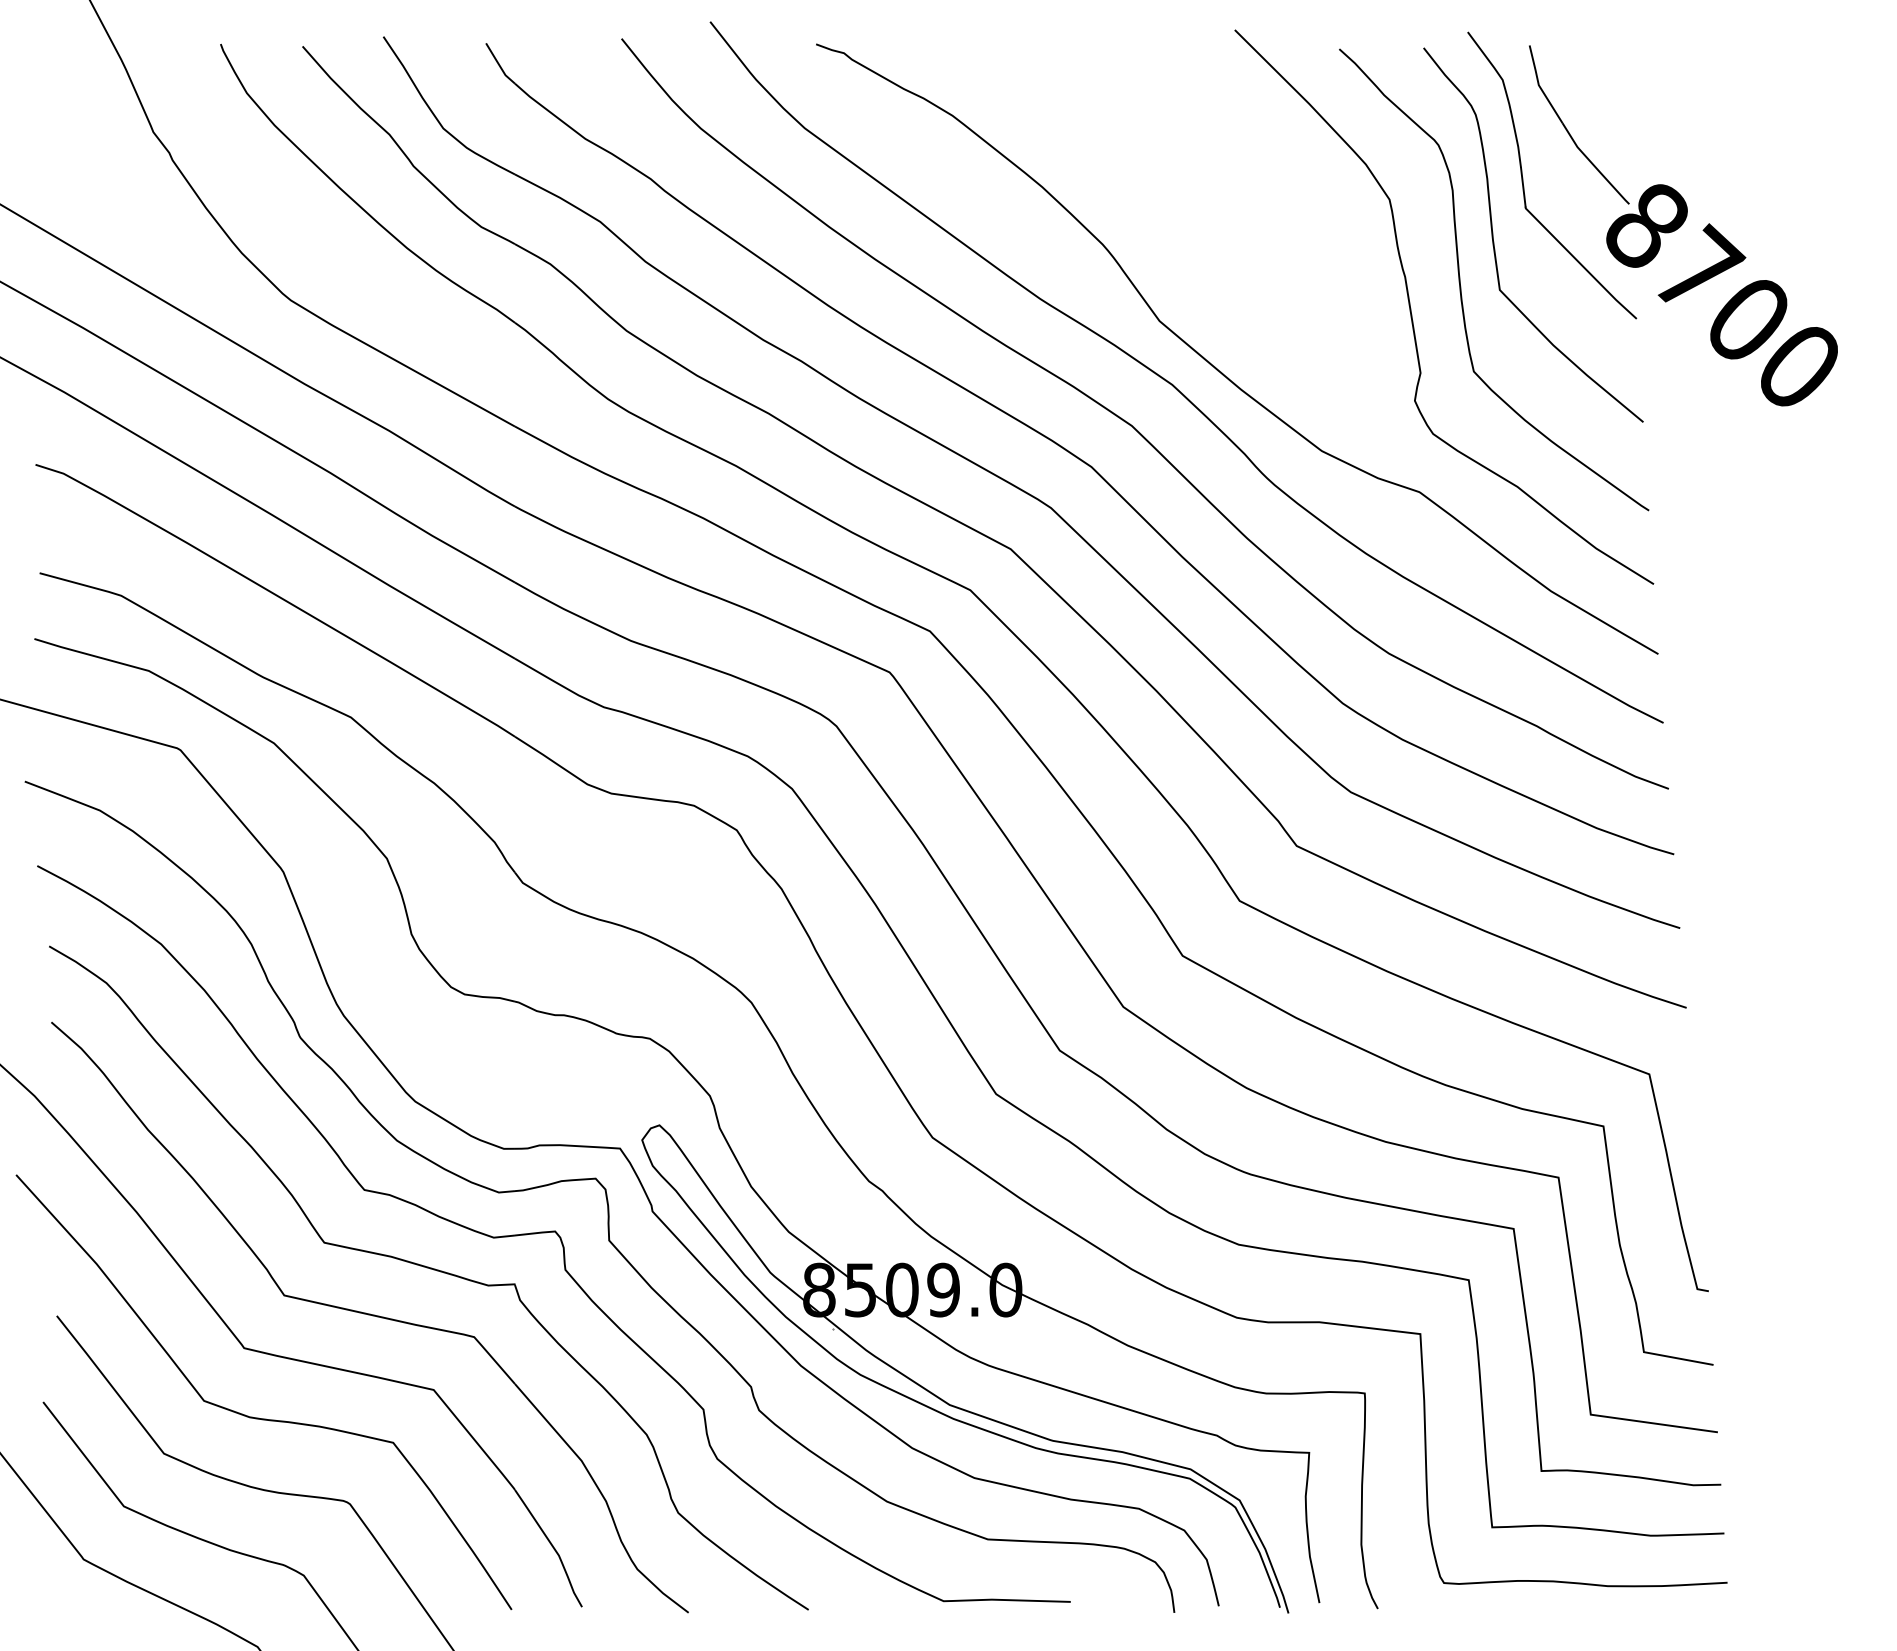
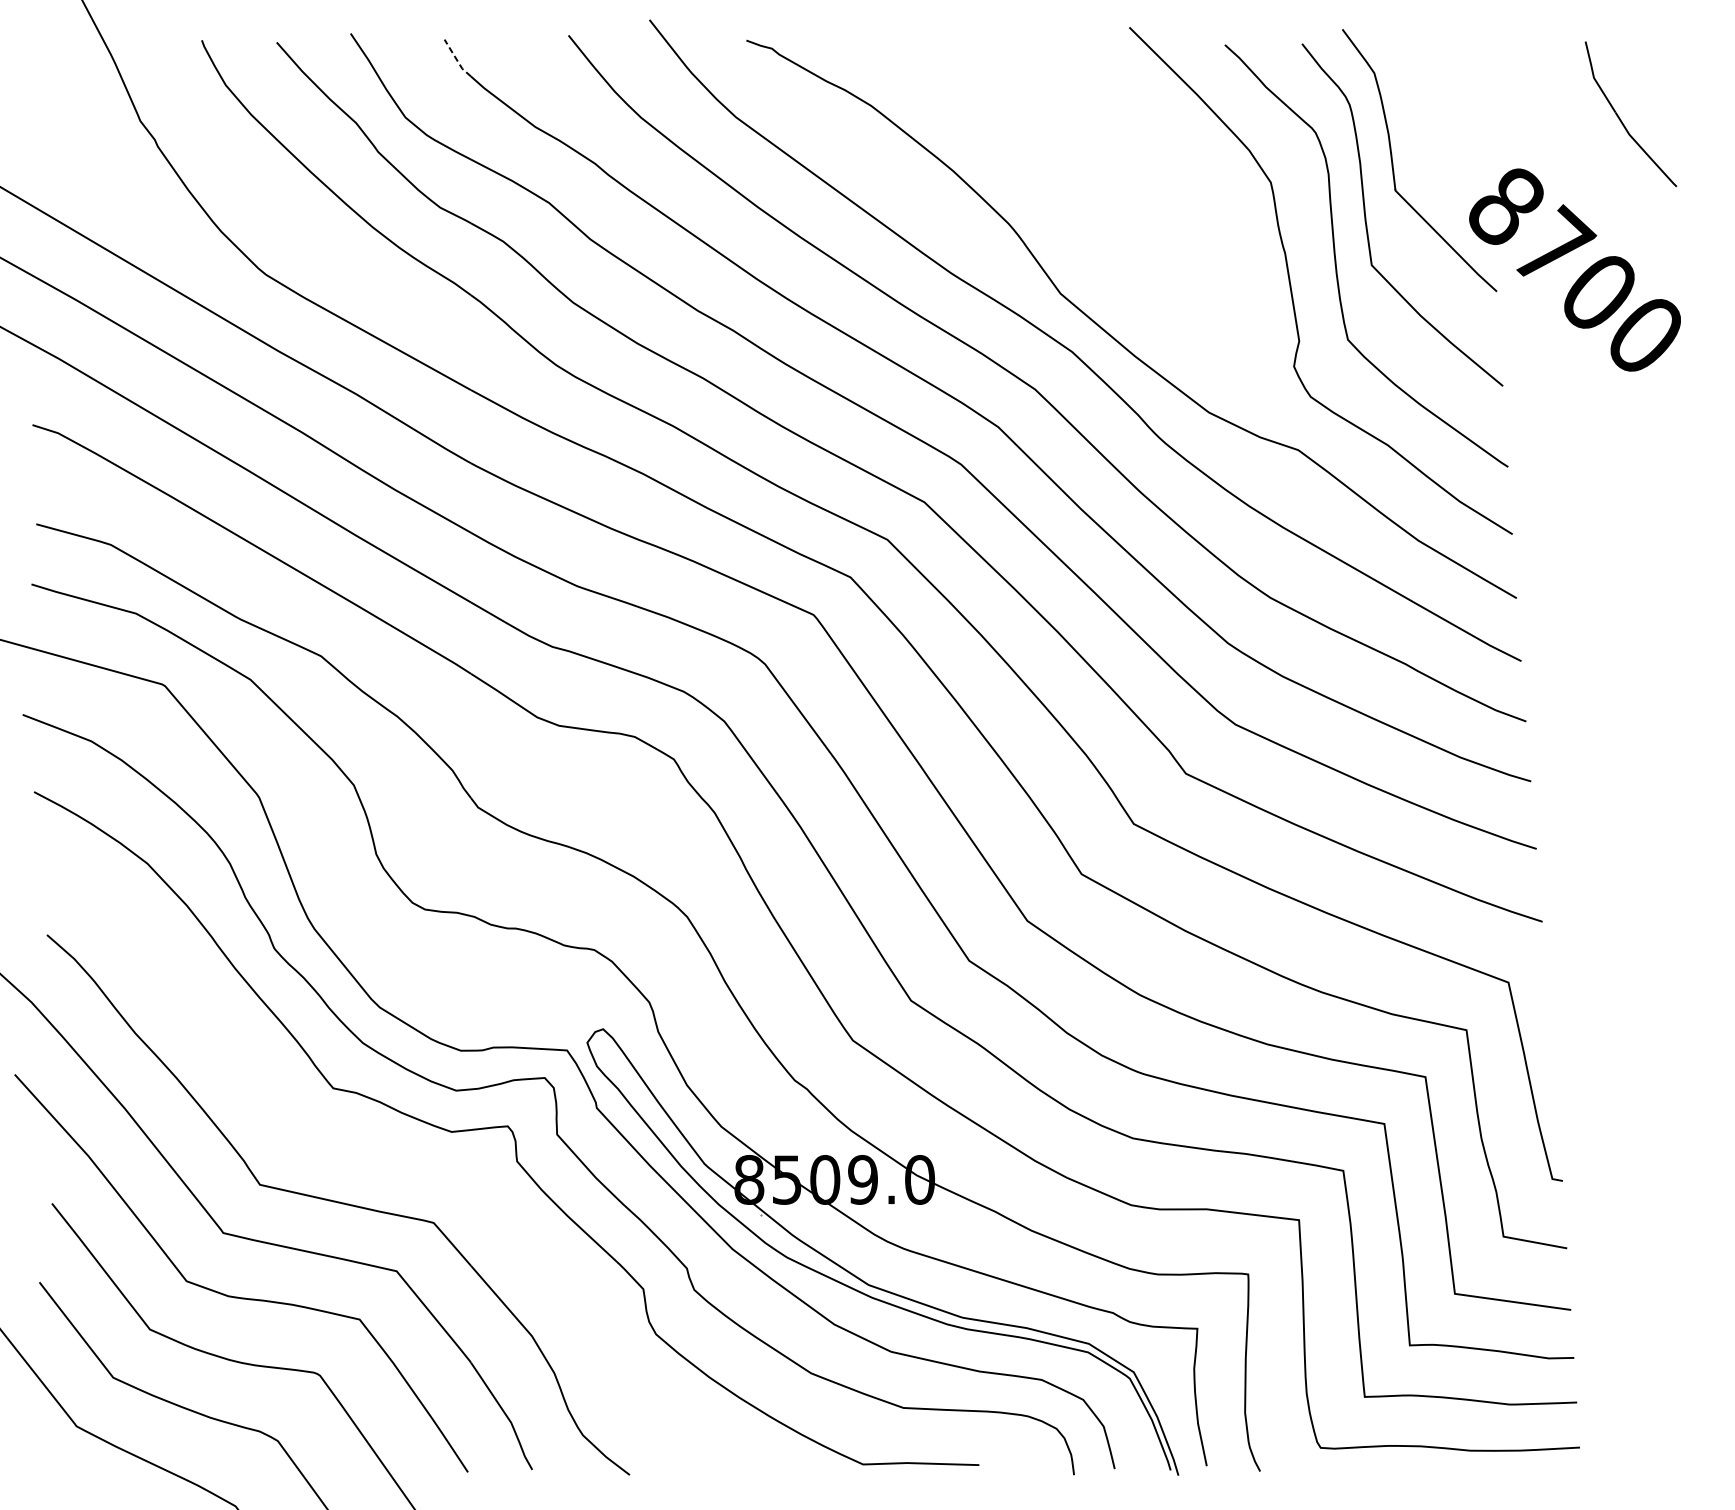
line: (499, 64) -> (456, 58), solid -> dashed
part: (1568, 130) -> (1621, 119), moved
part: (430, 1269) -> (393, 1161), removed

